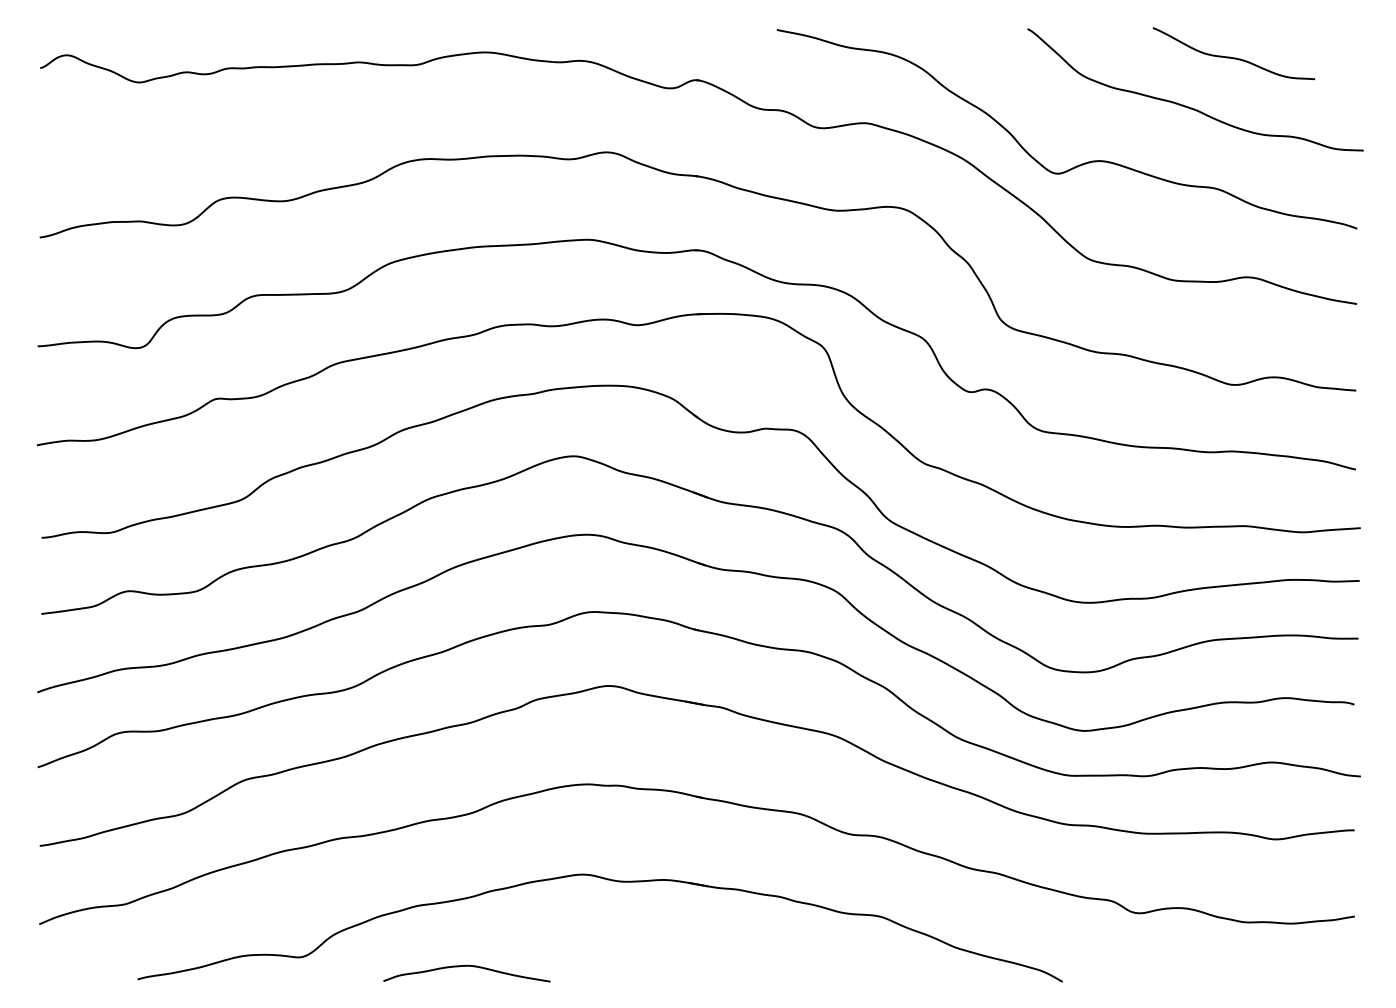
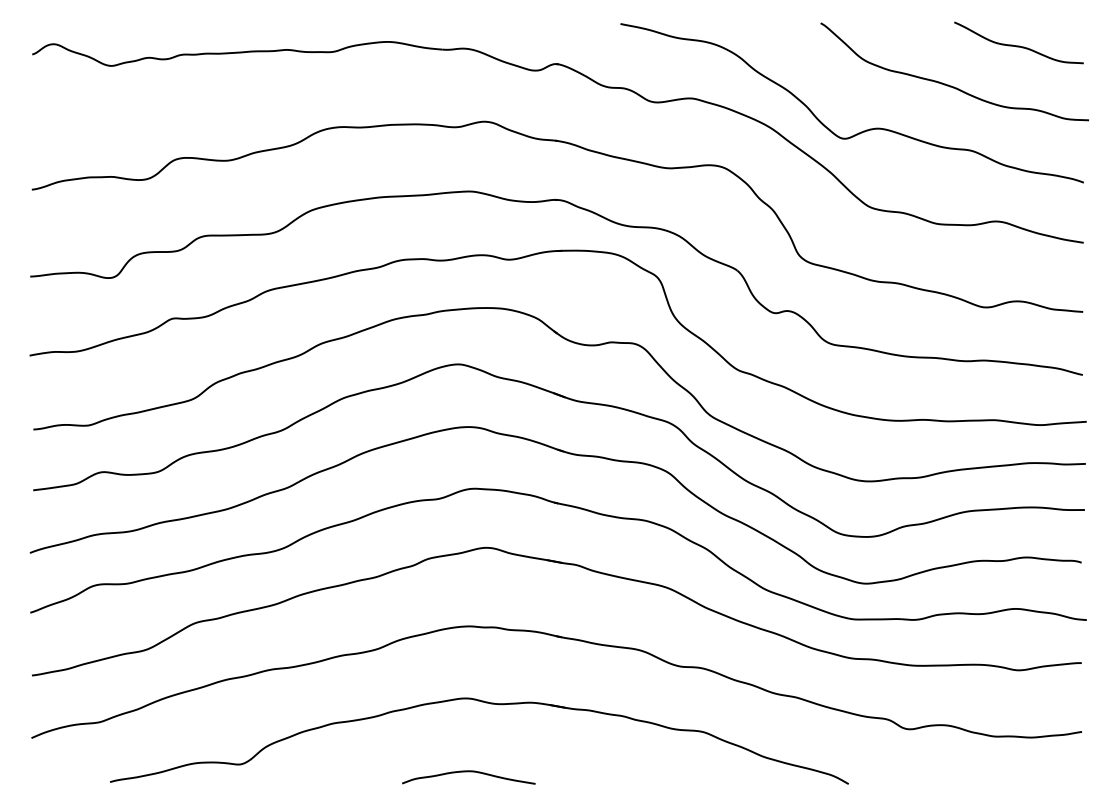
curve: (1233, 57) -> (1018, 45), moved
curve: (466, 966) -> (468, 771), moved

